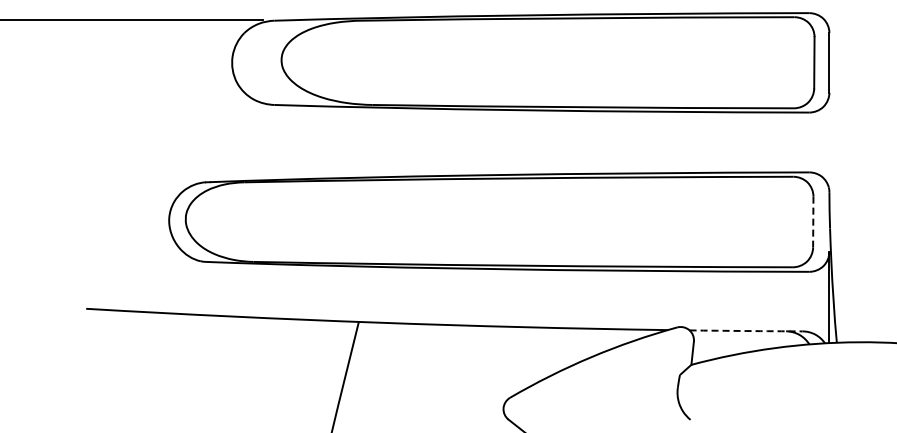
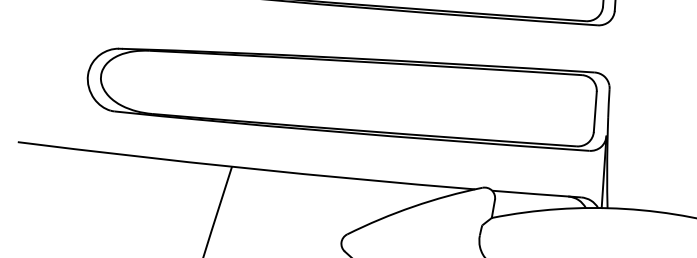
line: (813, 222) -> (595, 112), dashed -> solid
arc: (746, 331) -> (536, 194), dashed -> solid

